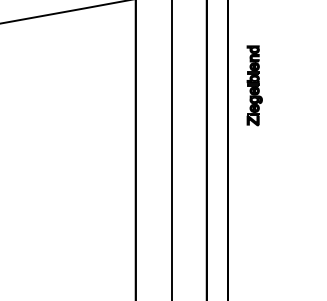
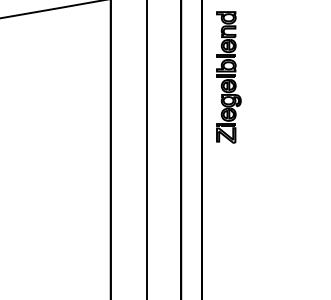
part: (254, 85) -> (228, 77), size x1.67

